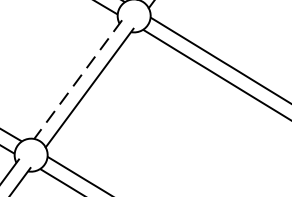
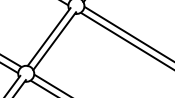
line: (78, 80) -> (49, 37), dashed -> solid

